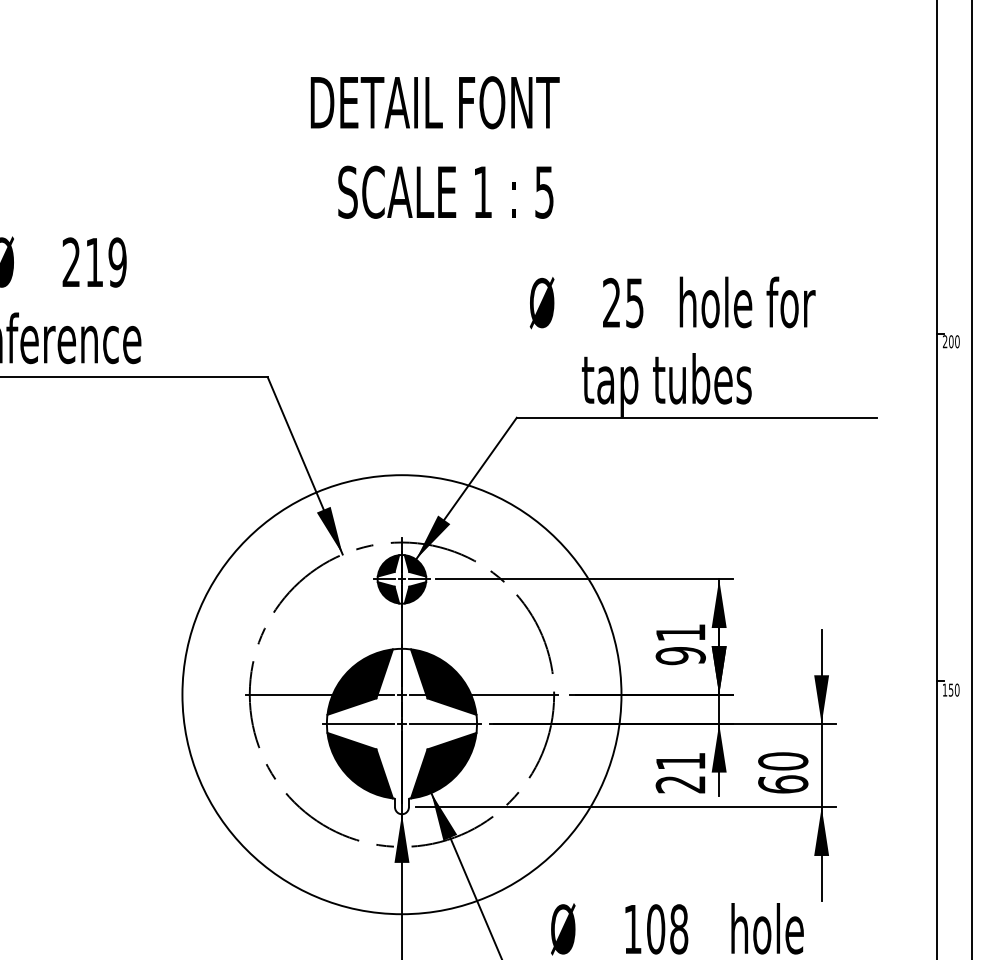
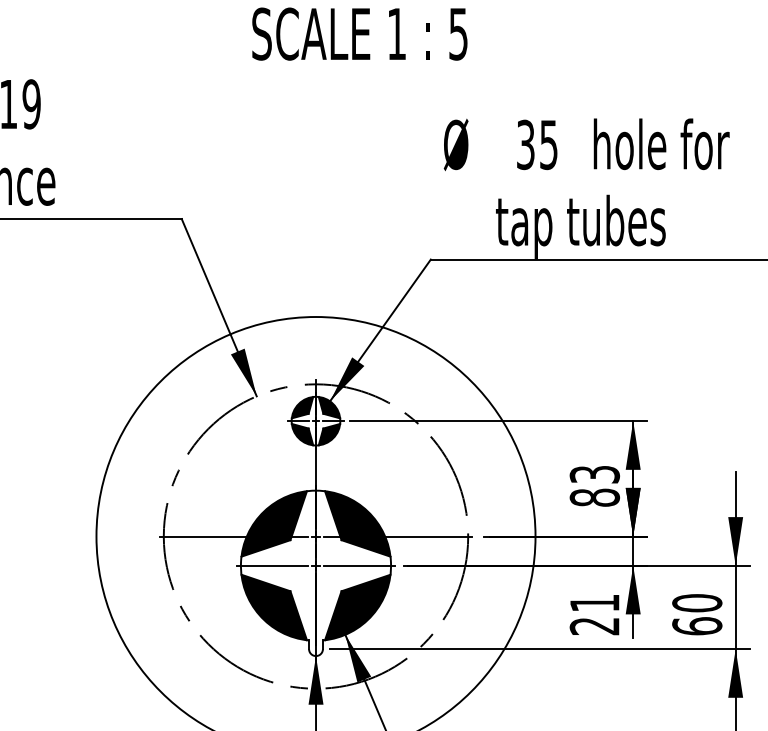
text: (611, 303) -> (525, 145), 25 -> 35
text: (680, 644) -> (594, 486), 91 -> 83

